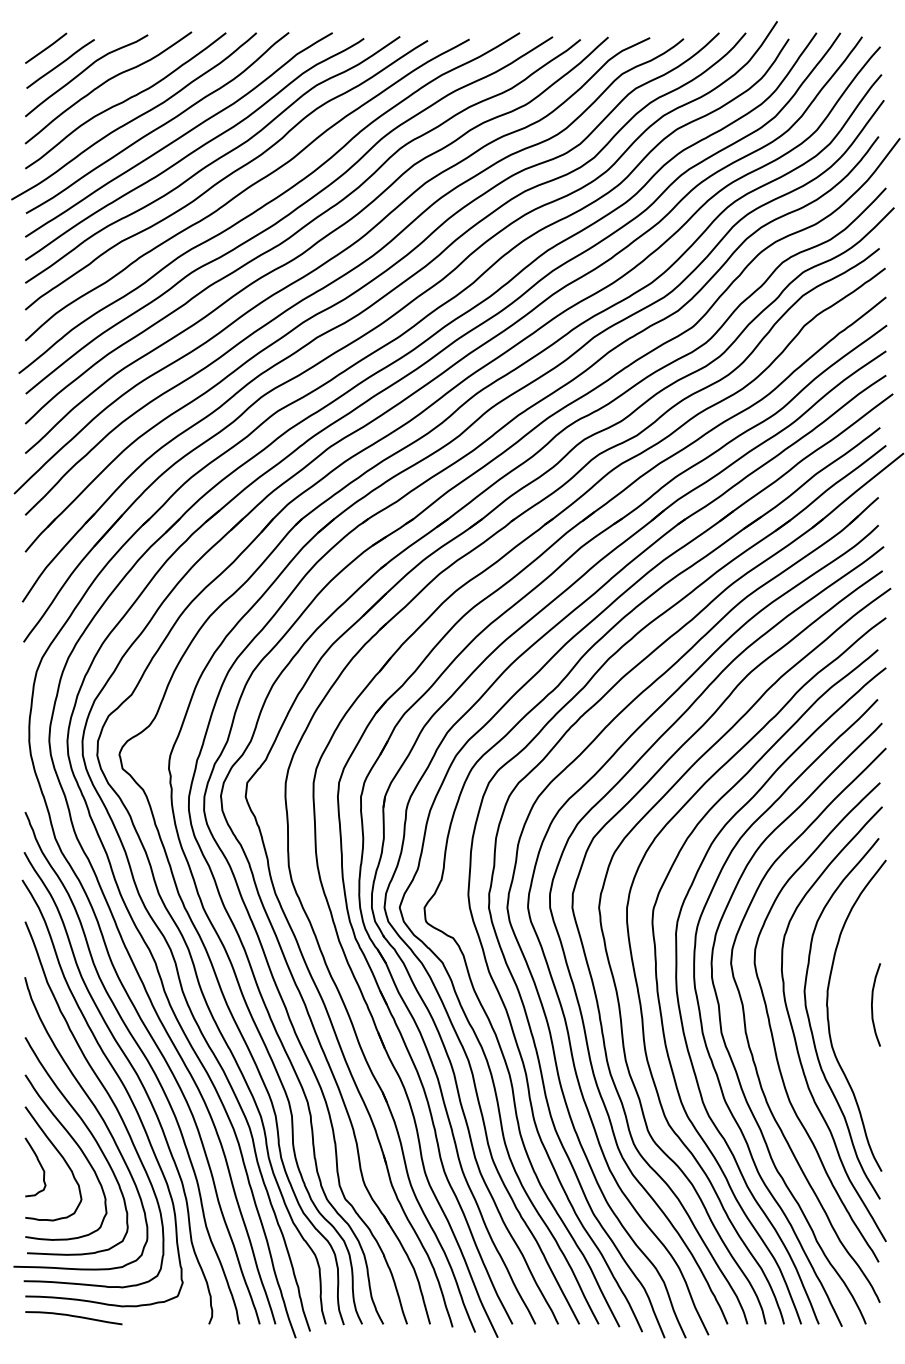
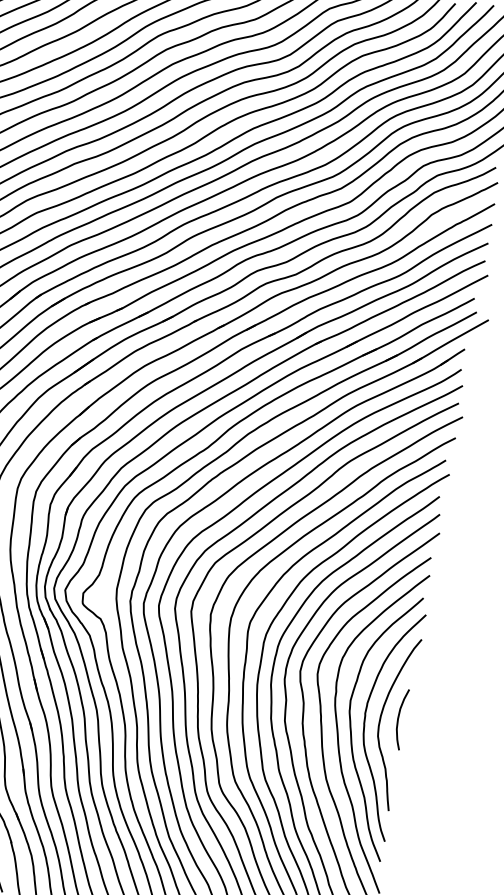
curve: (849, 1009) -> (381, 719), added

